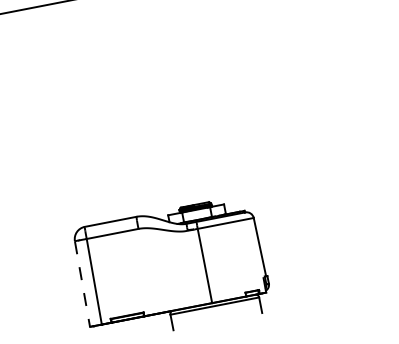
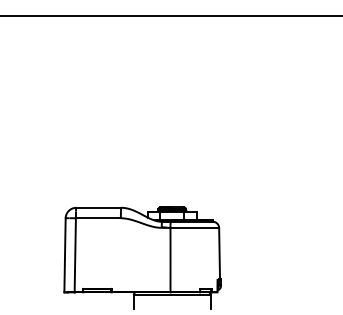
line: (83, 284) -> (65, 255), dashed -> solid

